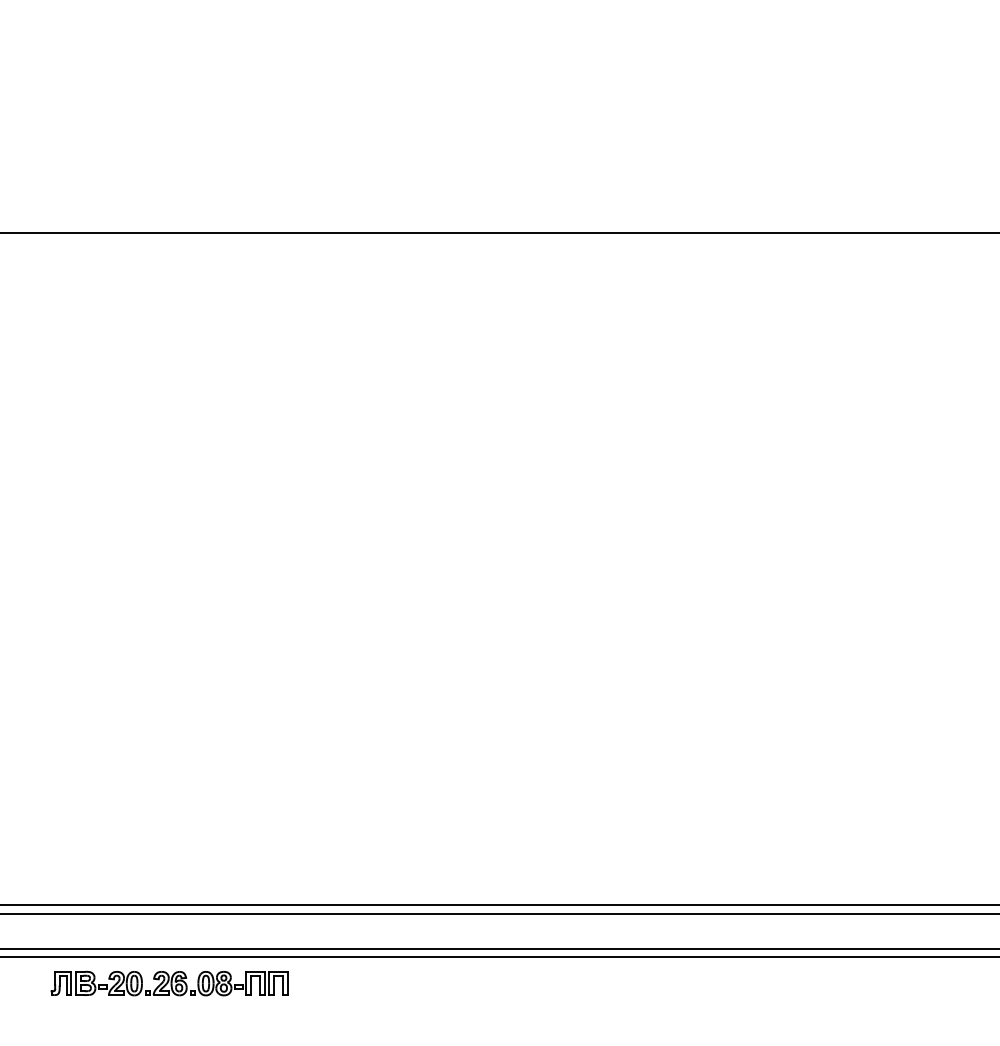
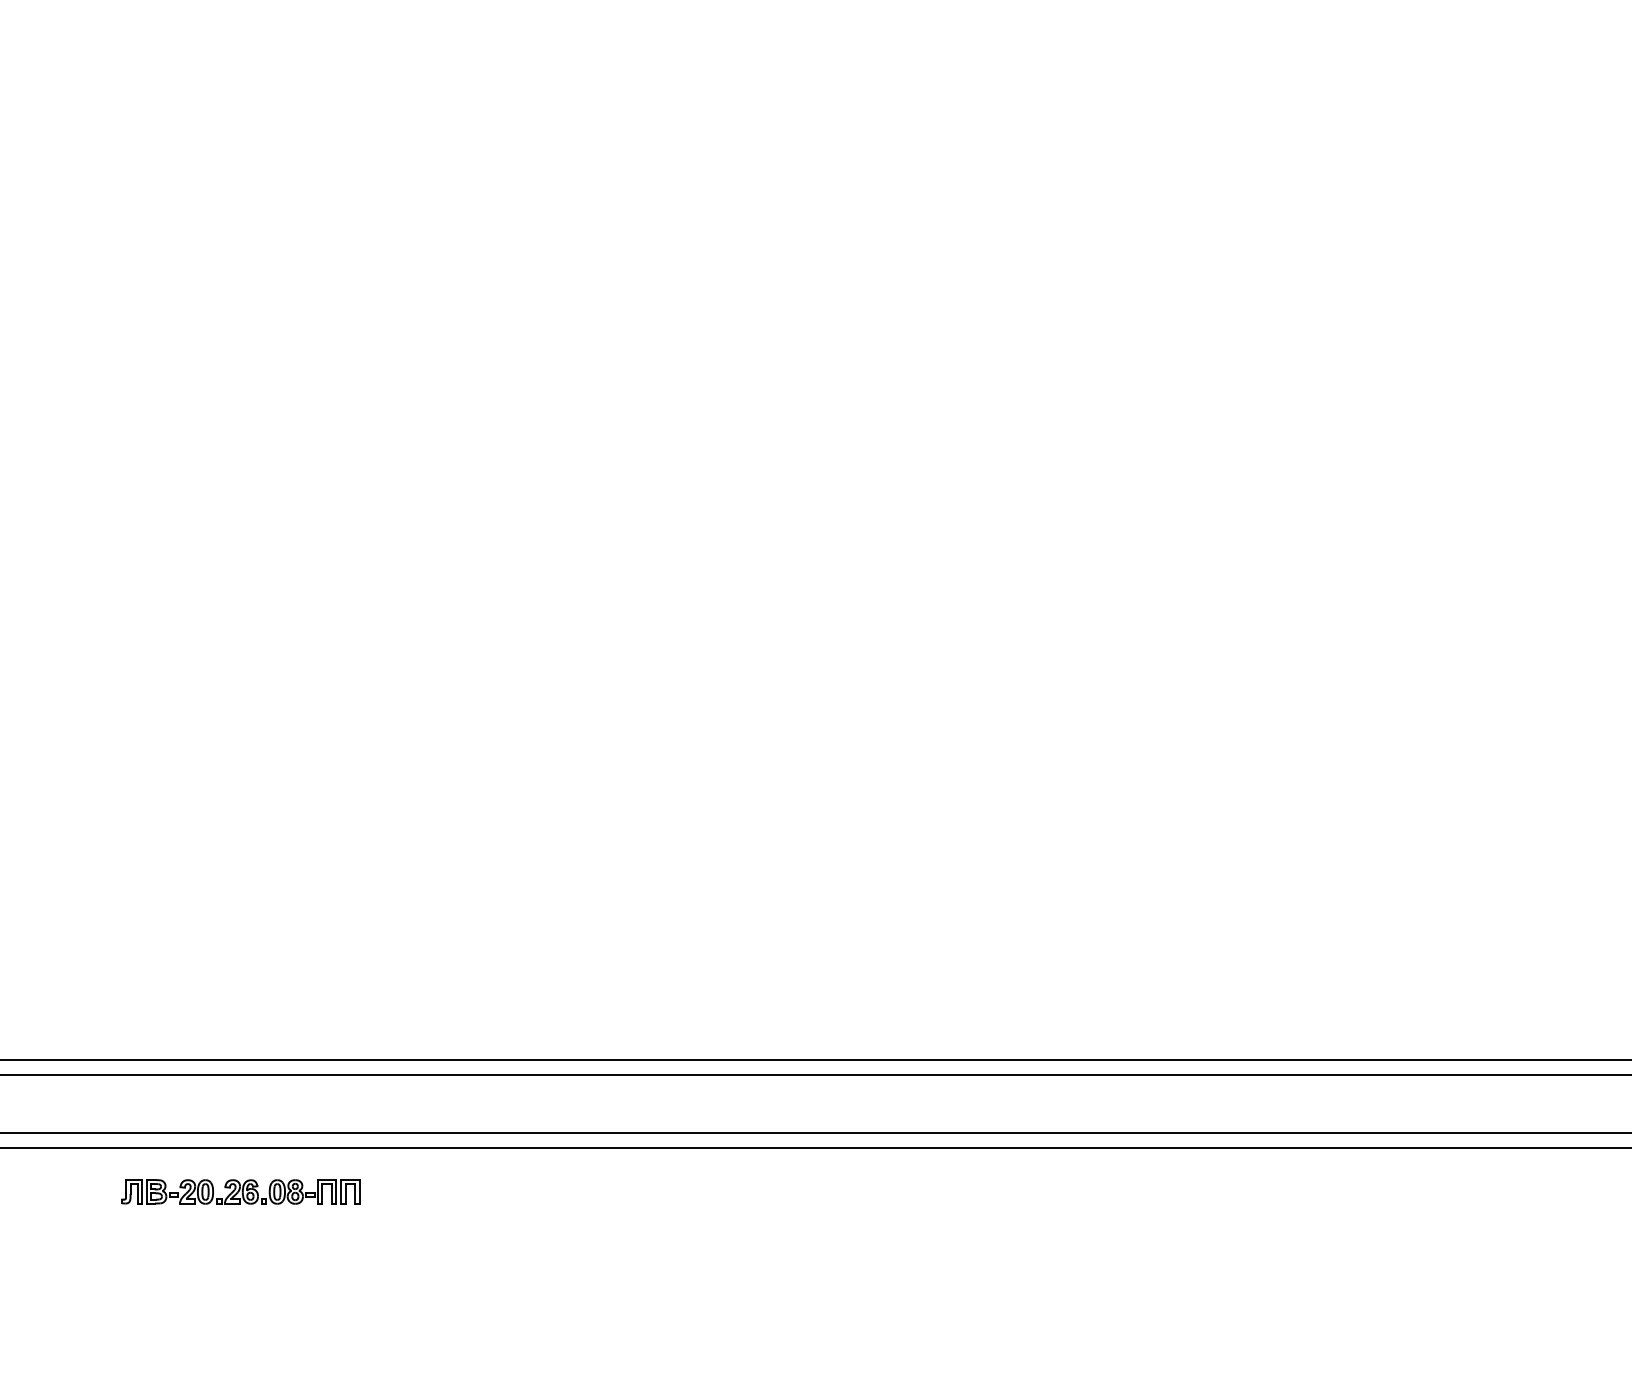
part: (169, 983) -> (240, 1191), size x0.6

